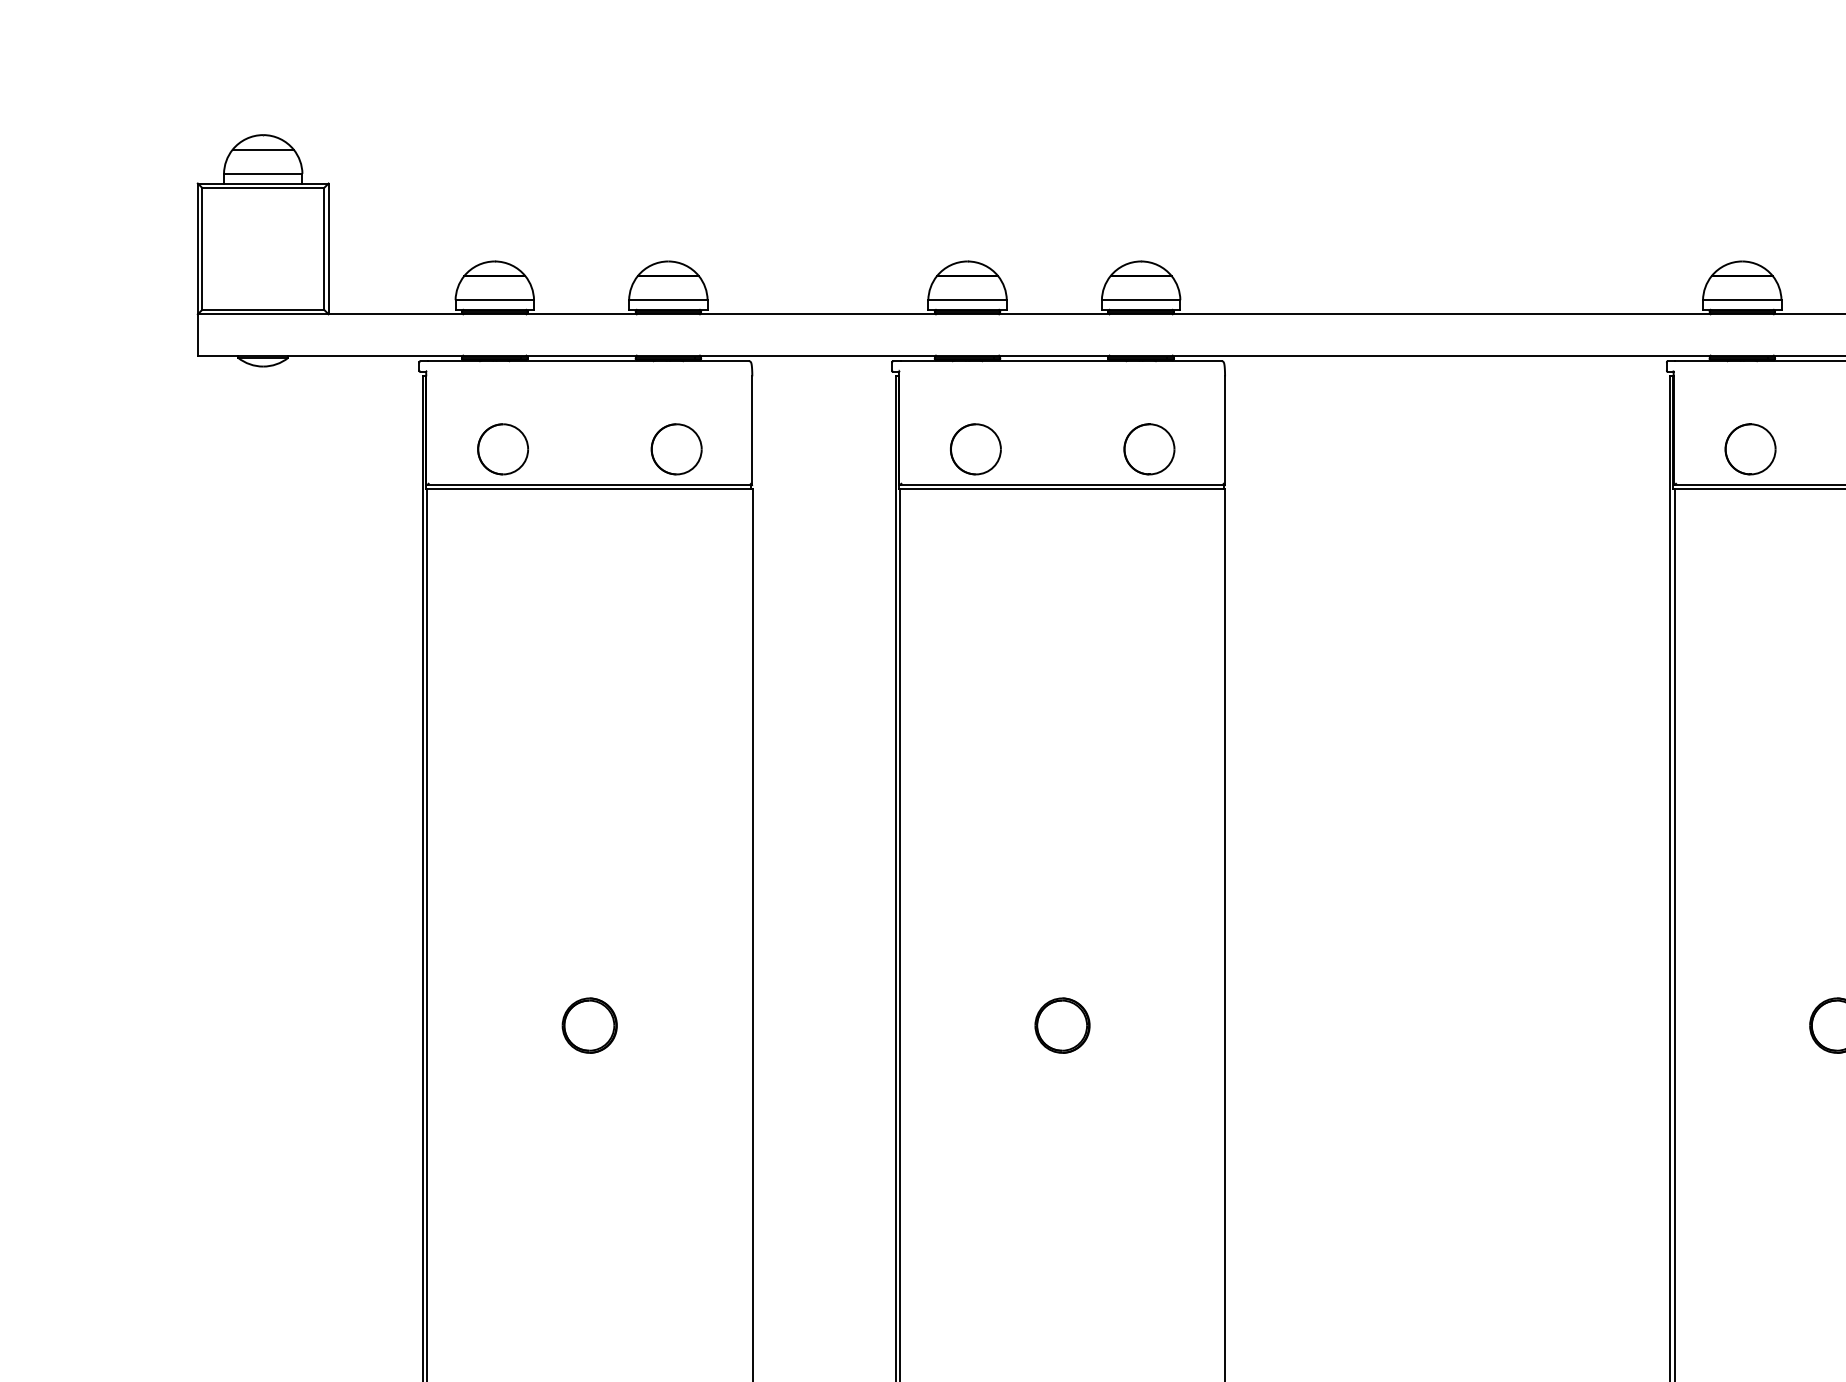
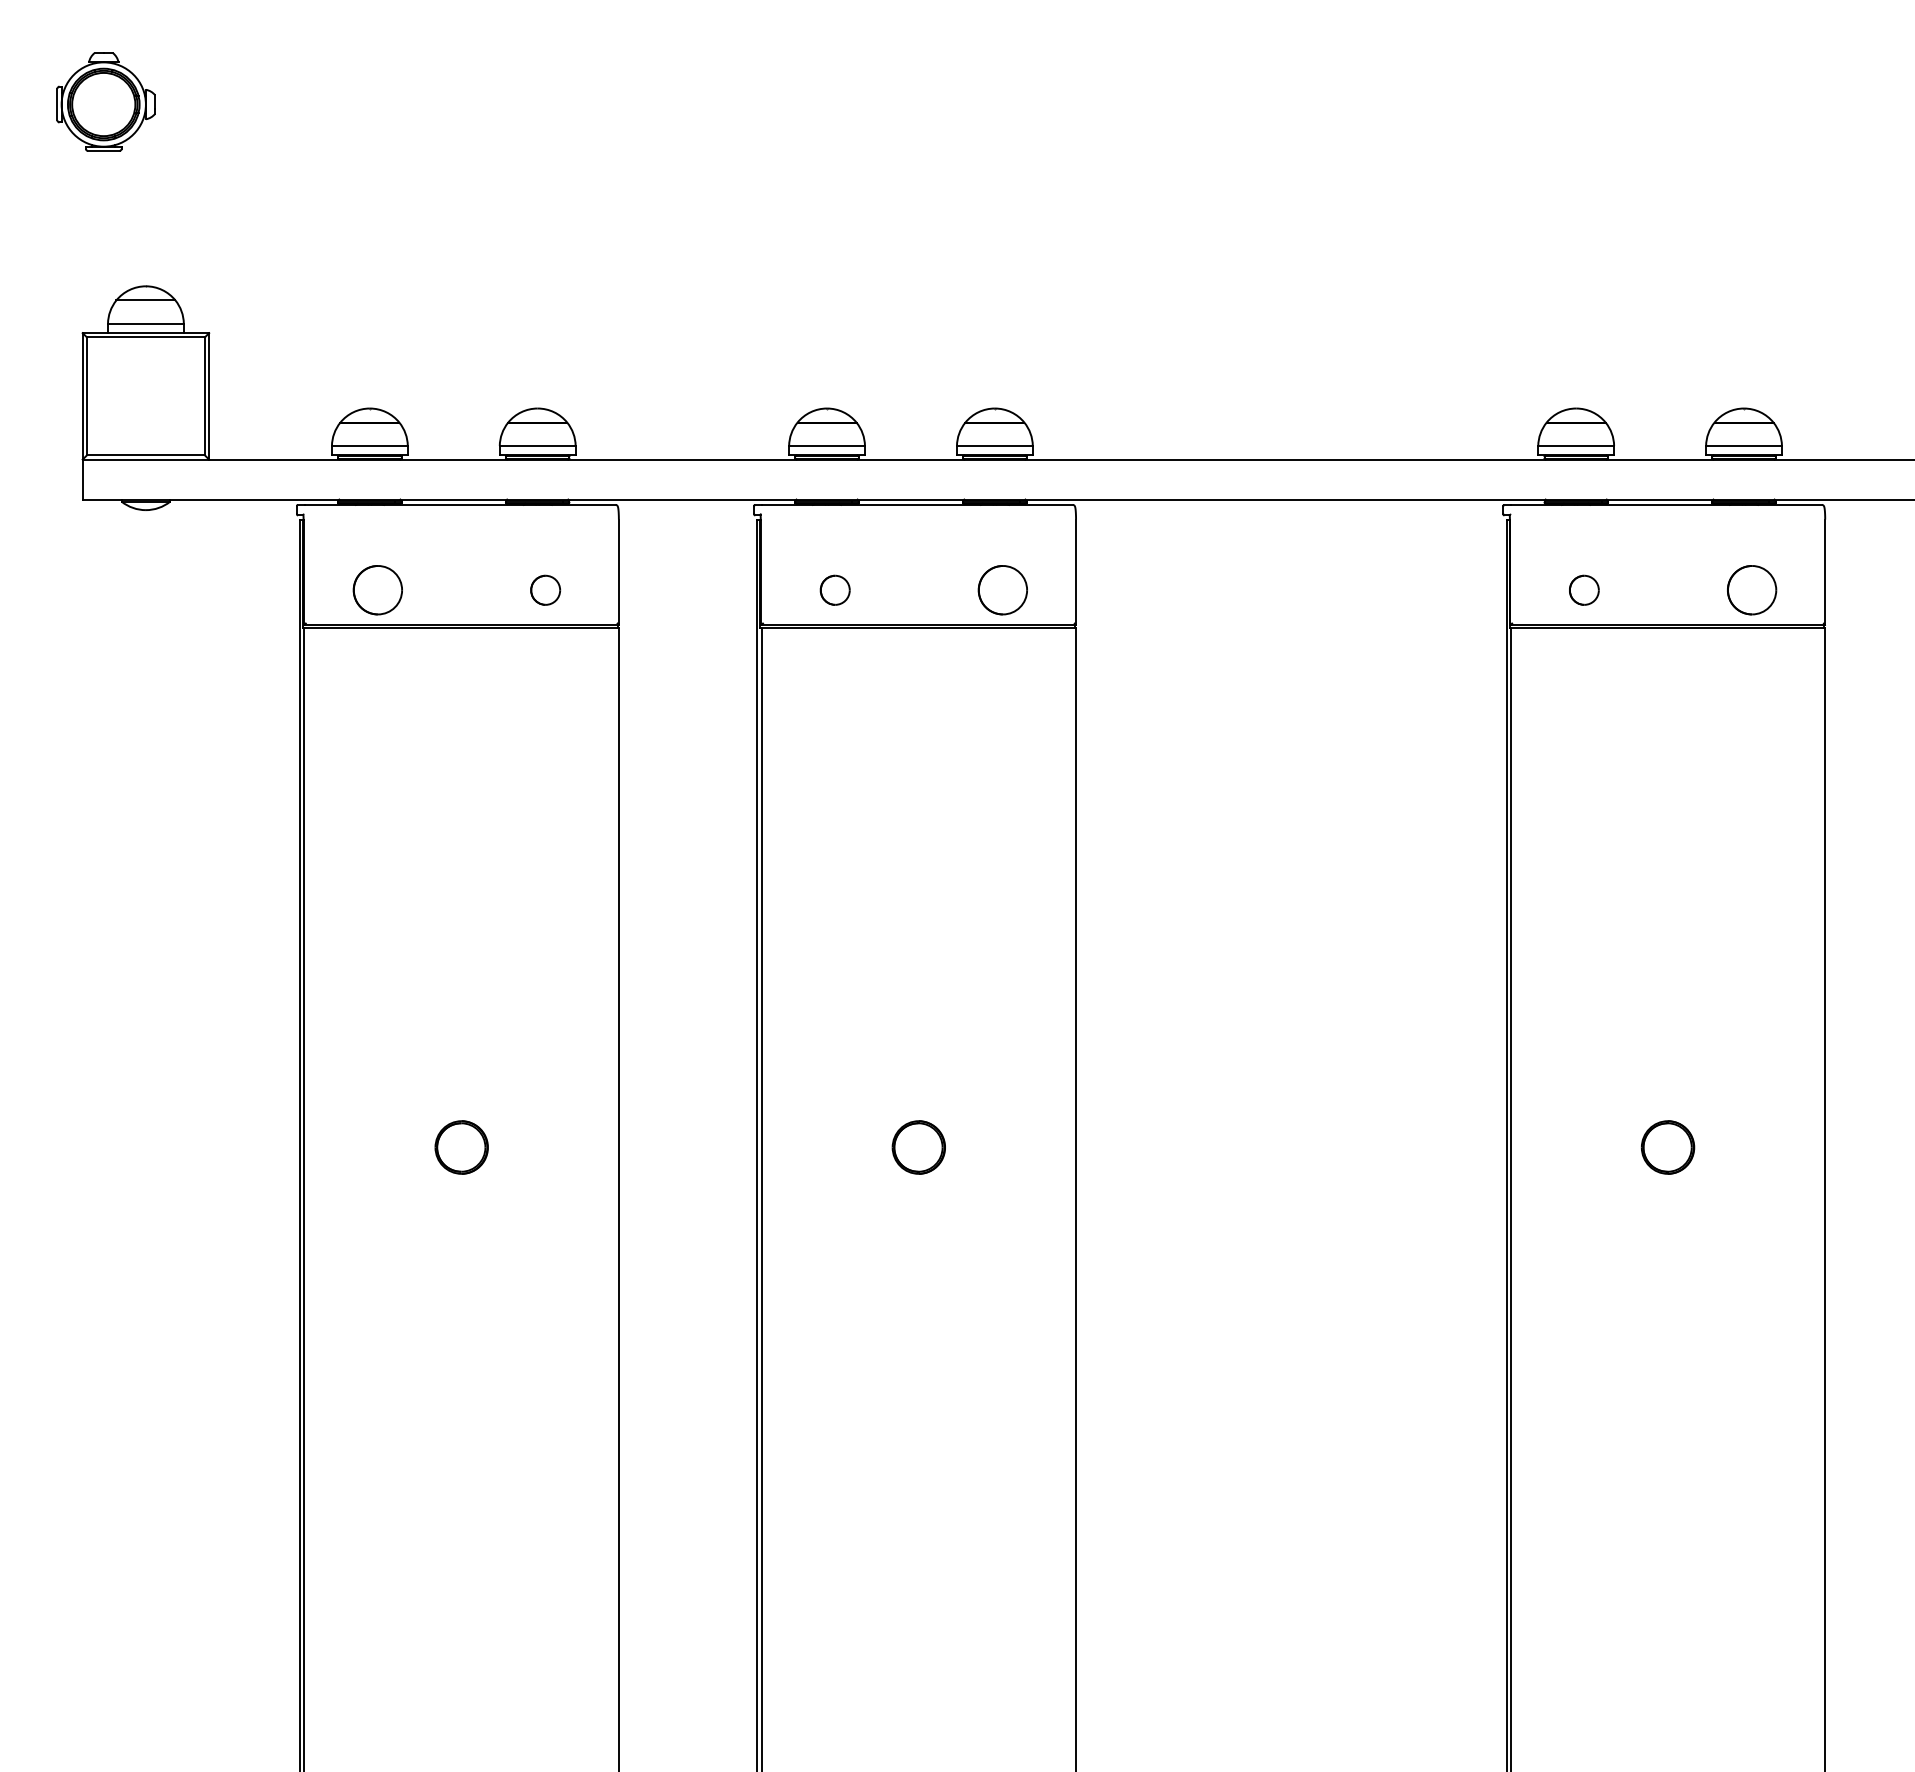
part: (676, 449) -> (545, 590), size x0.6
part: (976, 449) -> (835, 590), size x0.6
part: (1750, 449) -> (1584, 590), size x0.6

